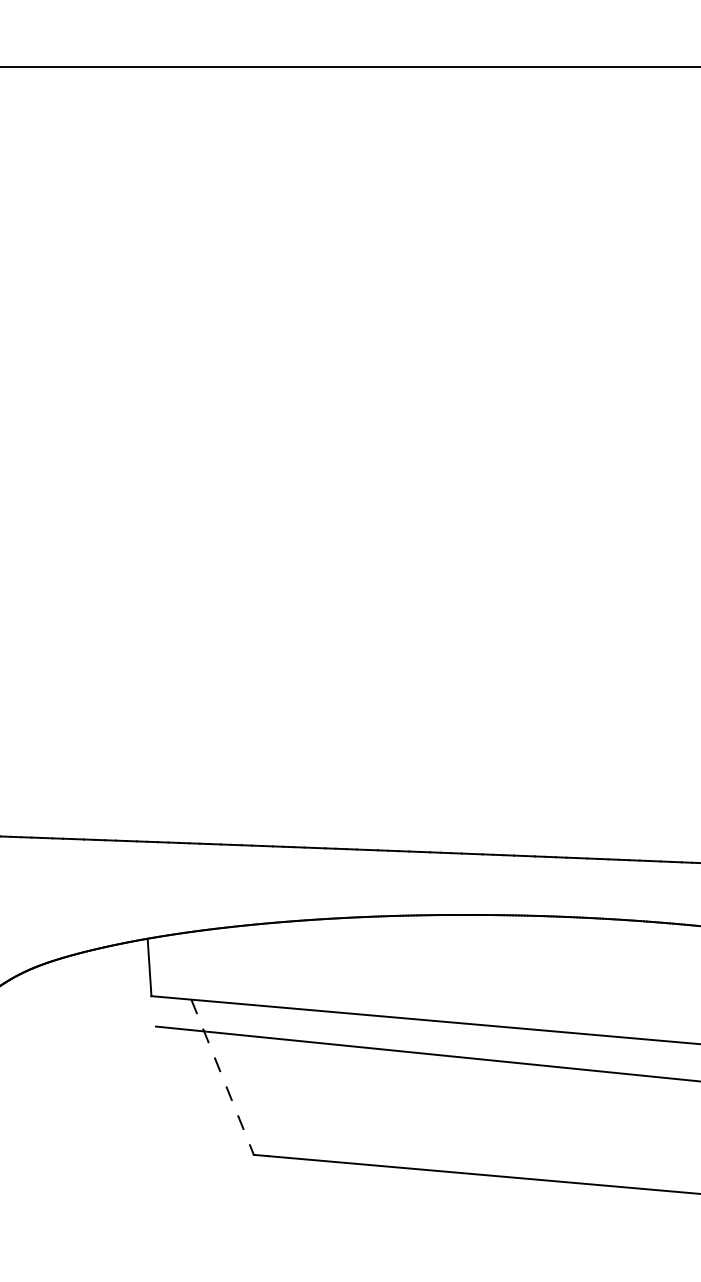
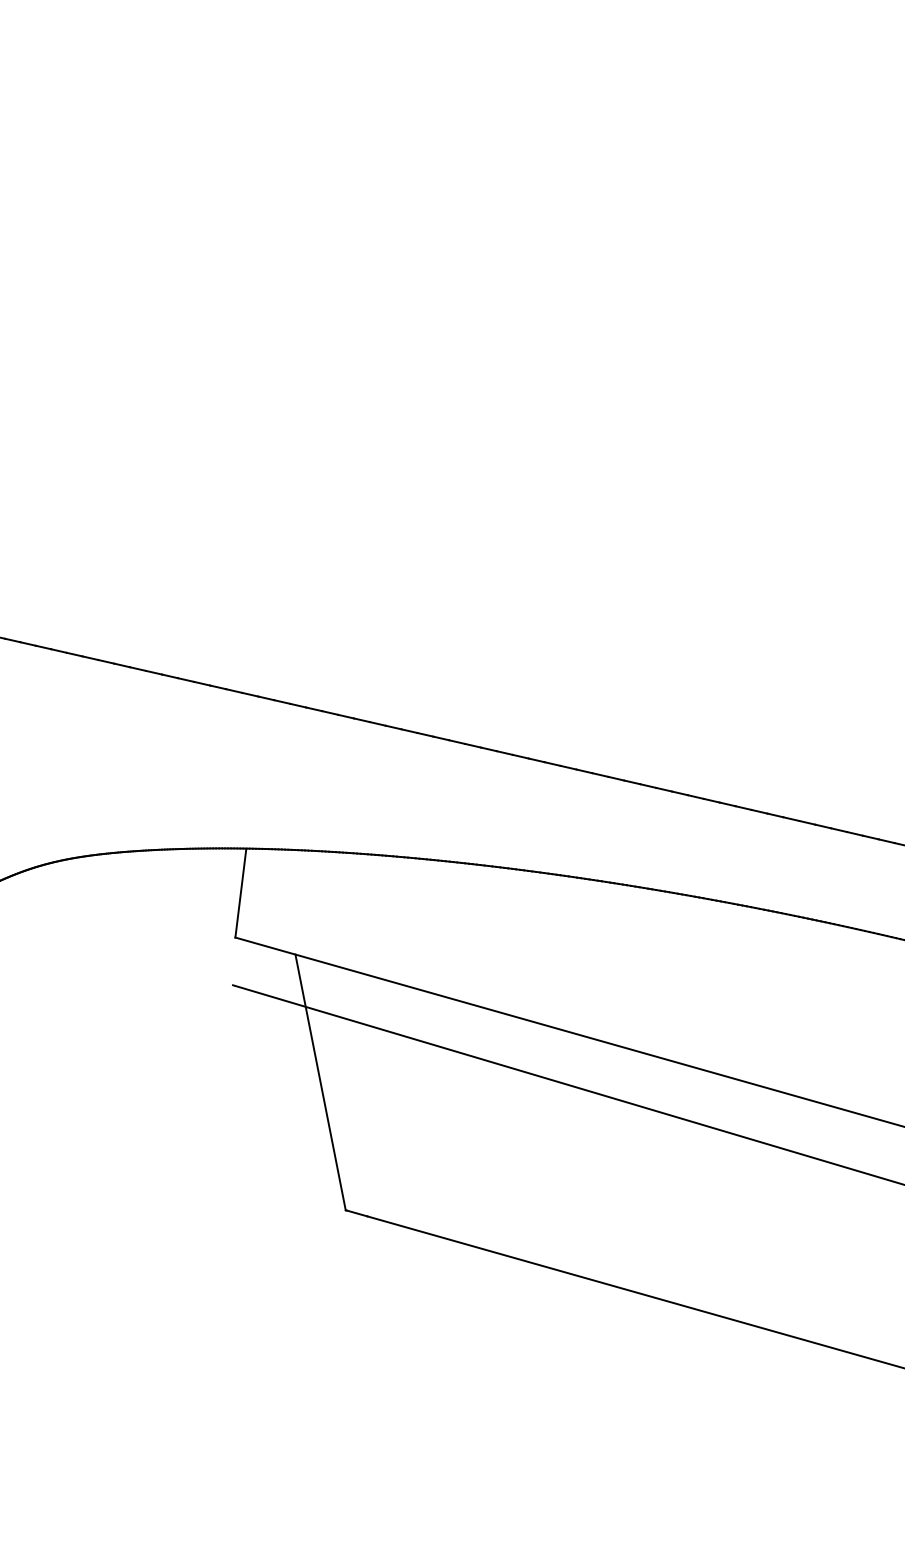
line: (222, 1077) -> (320, 1082), dashed -> solid

